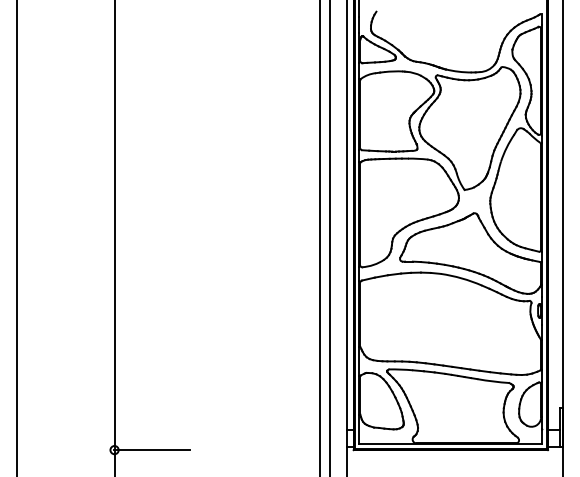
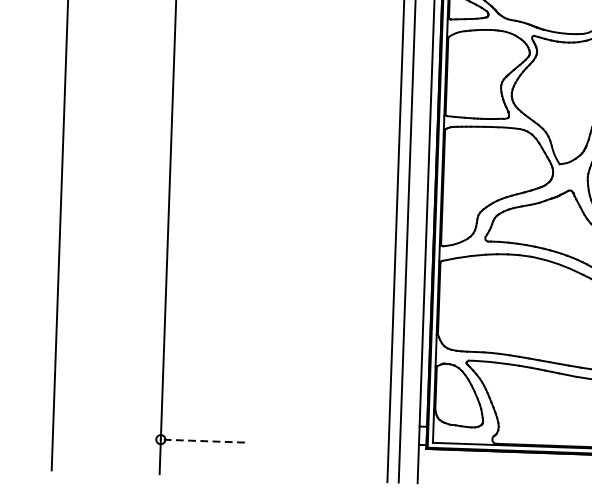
line: (151, 450) -> (201, 441), solid -> dashed

